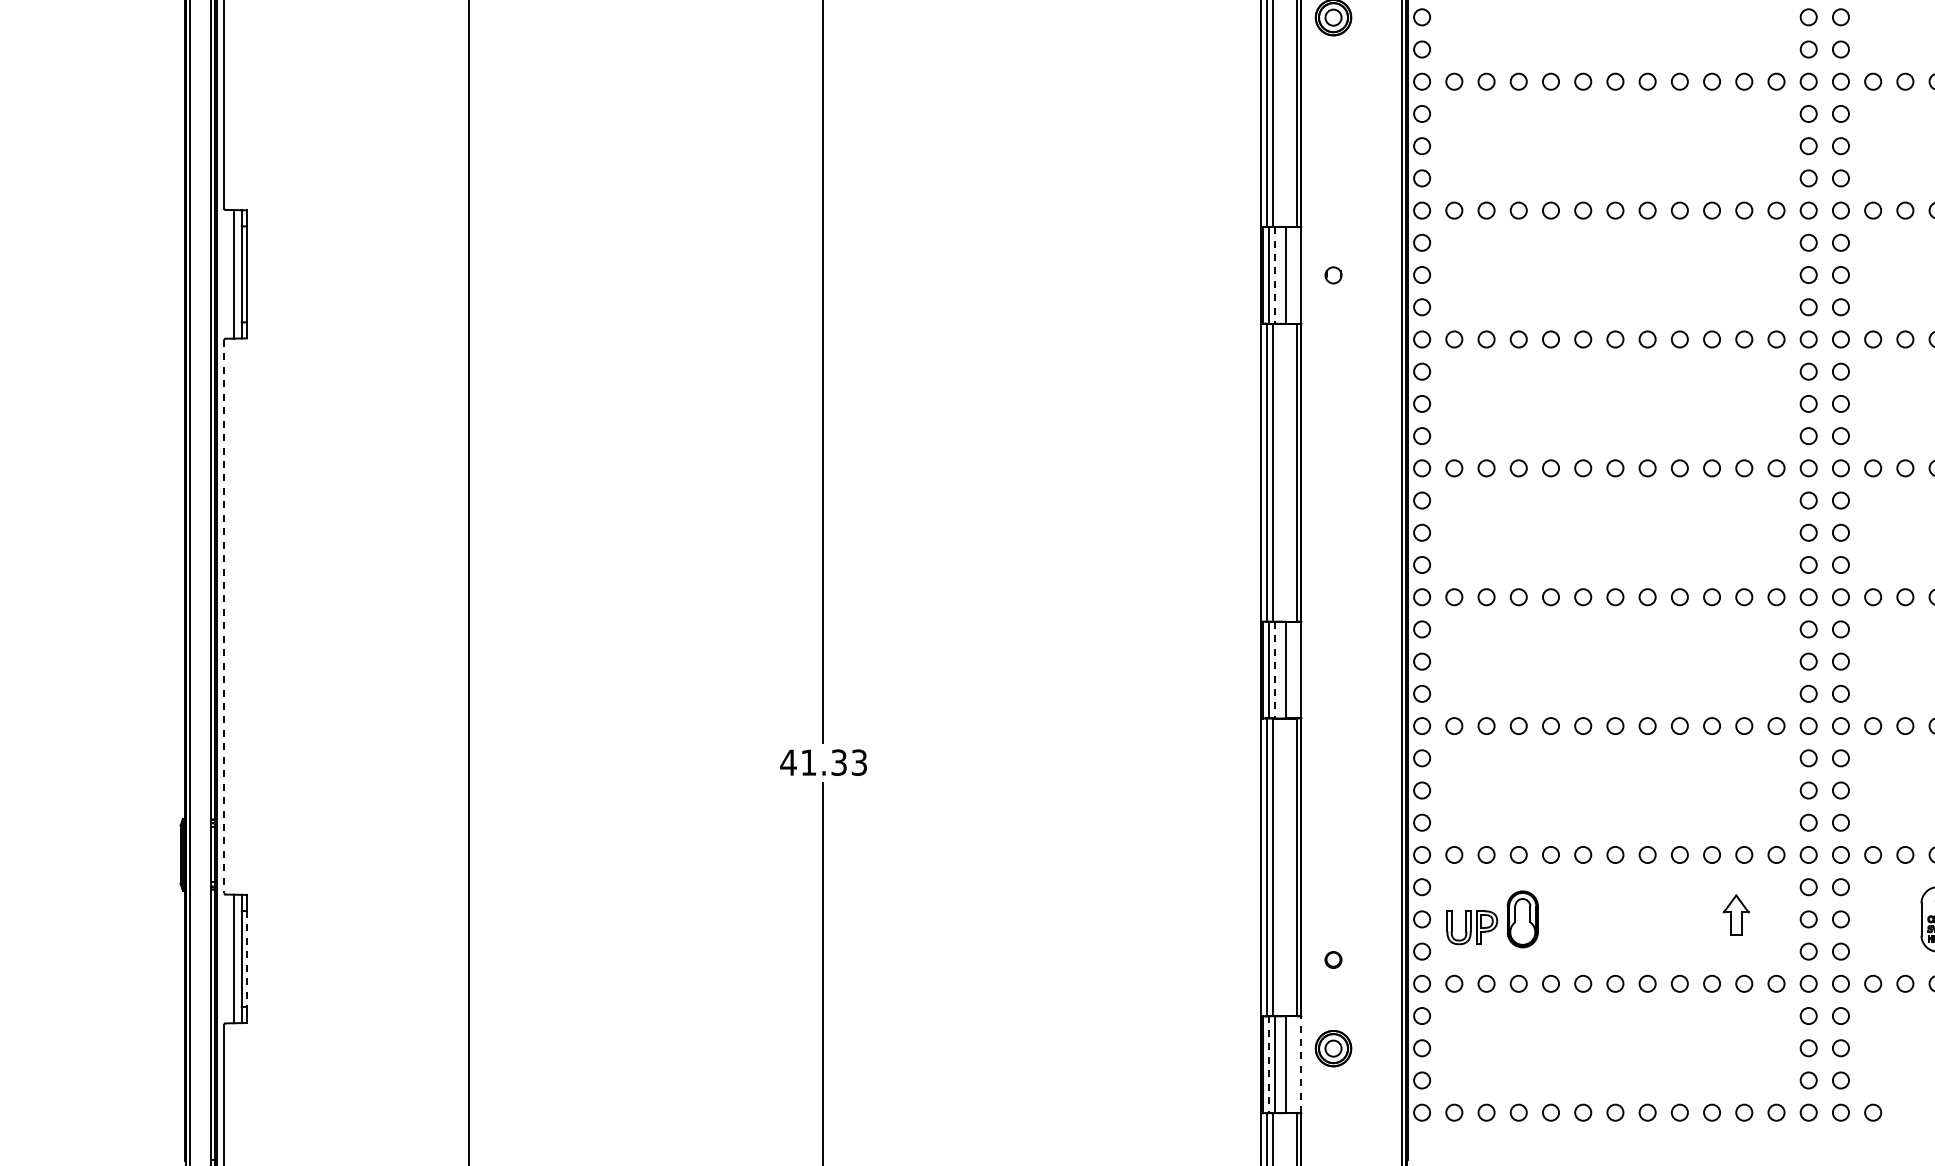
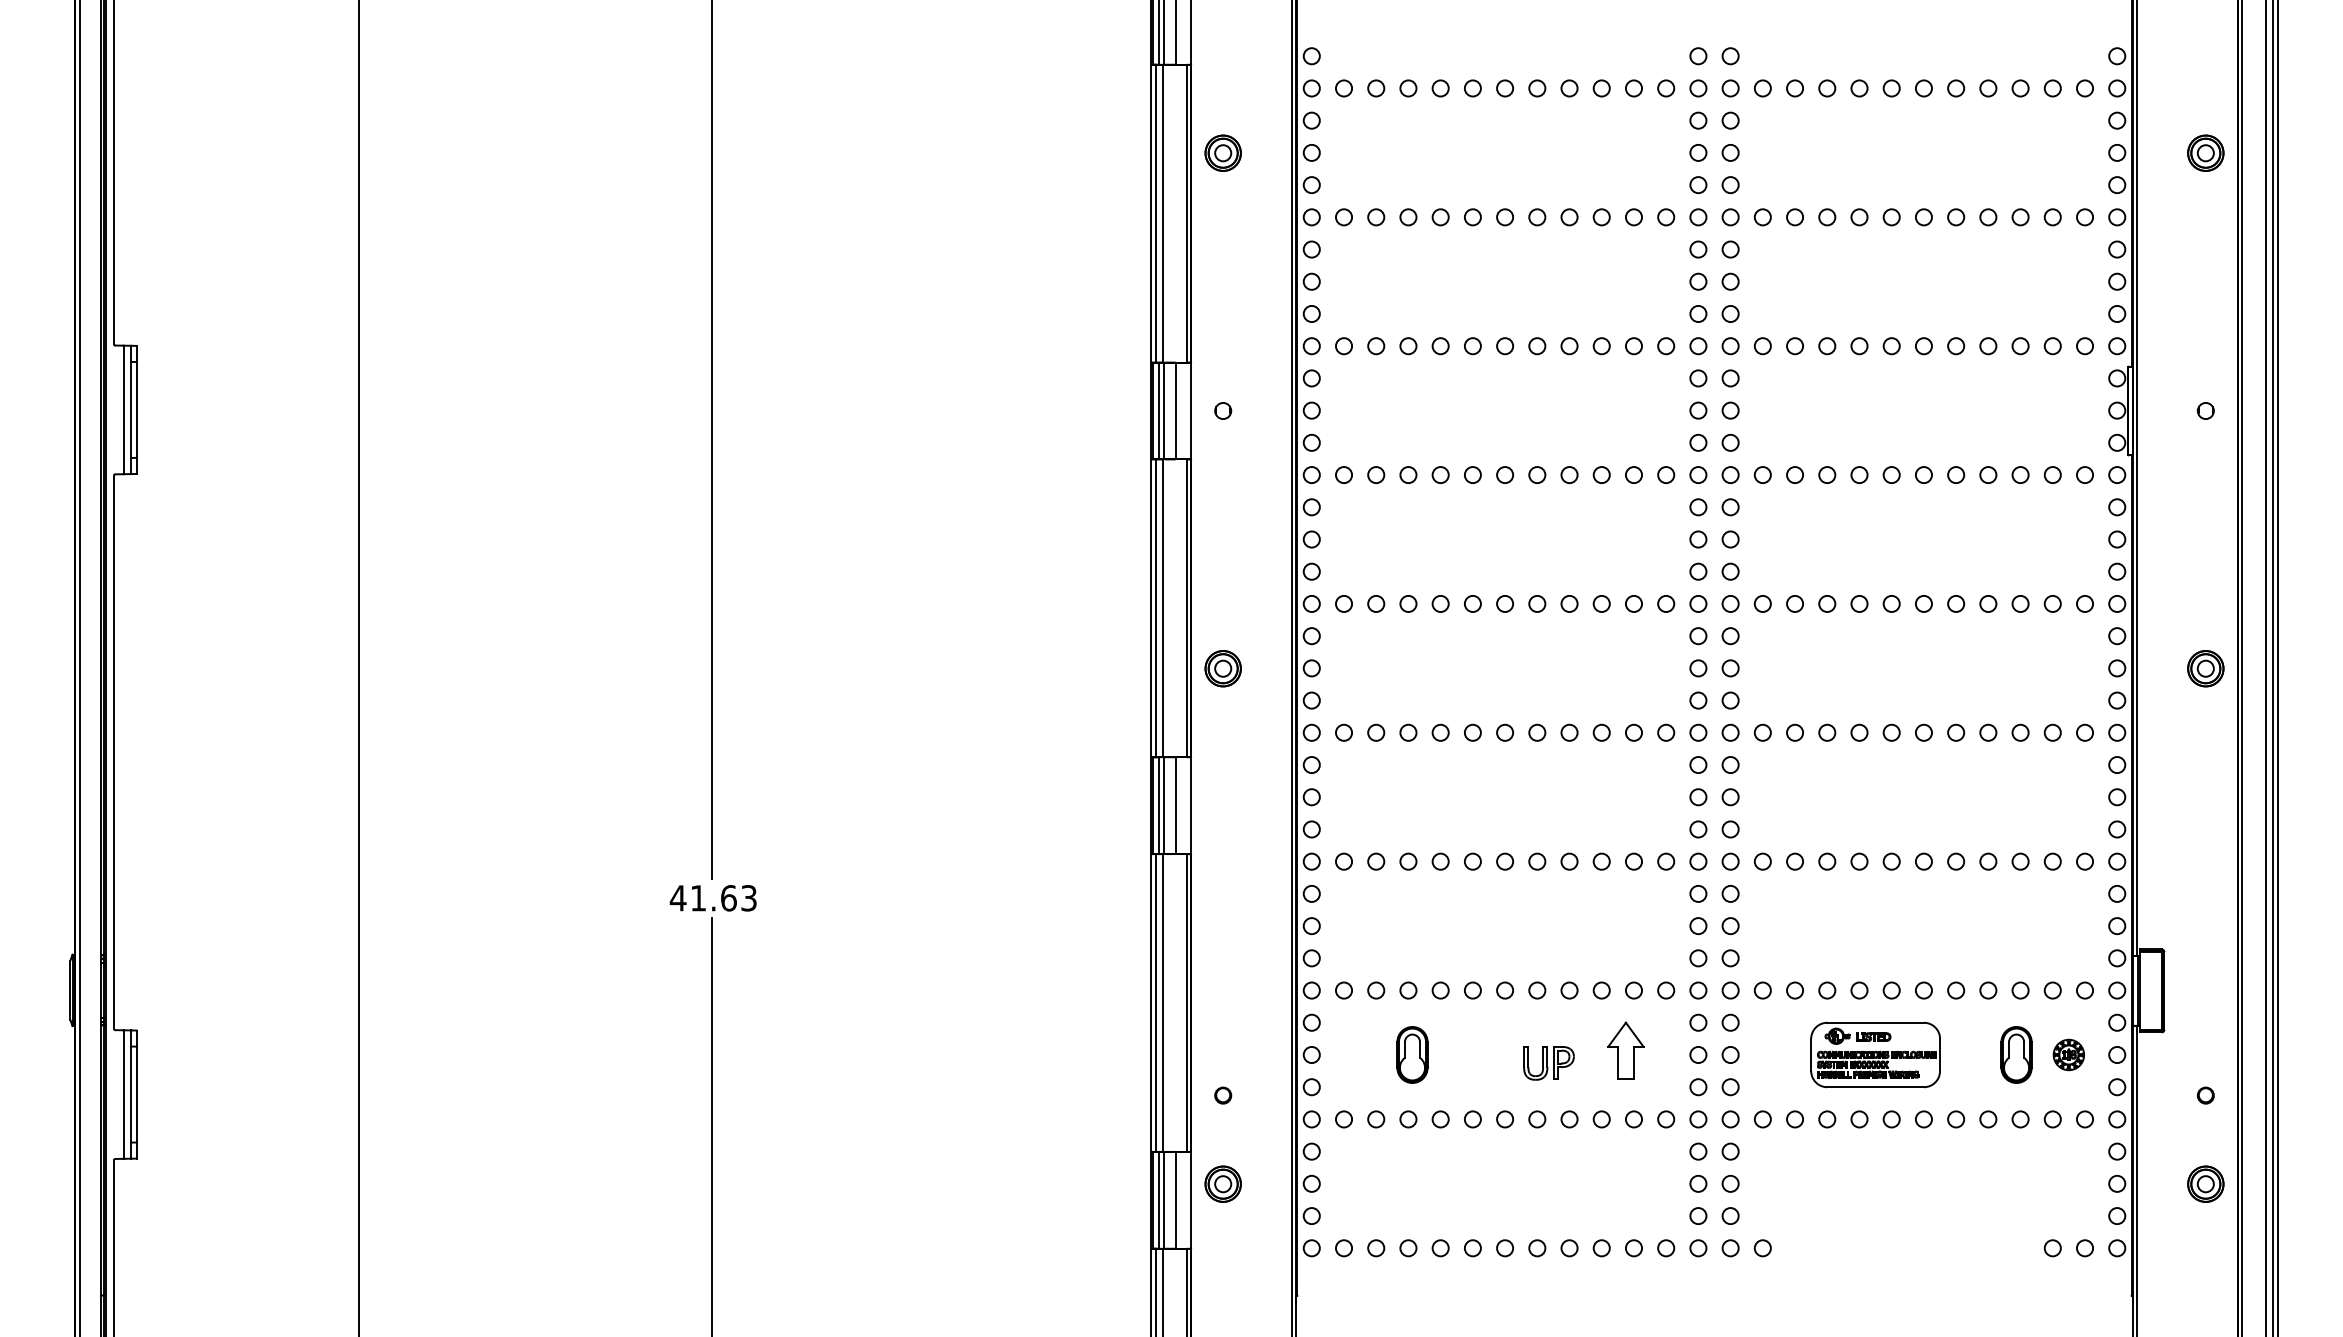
line: (1274, 275) -> (1164, 411), dashed -> solid
part: (1332, 532) -> (1222, 668), added
line: (224, 616) -> (114, 752), dashed -> solid
line: (1274, 670) -> (1164, 806), dashed -> solid
text: (838, 762) -> (728, 898), 41.33 -> 41.63
part: (1735, 914) -> (1625, 1050), size x1.43
part: (1471, 927) -> (1548, 1063), moved
line: (246, 958) -> (136, 1094), dashed -> solid
line: (1268, 1064) -> (1158, 1200), dashed -> solid
line: (1300, 1064) -> (1190, 1200), dashed -> solid

